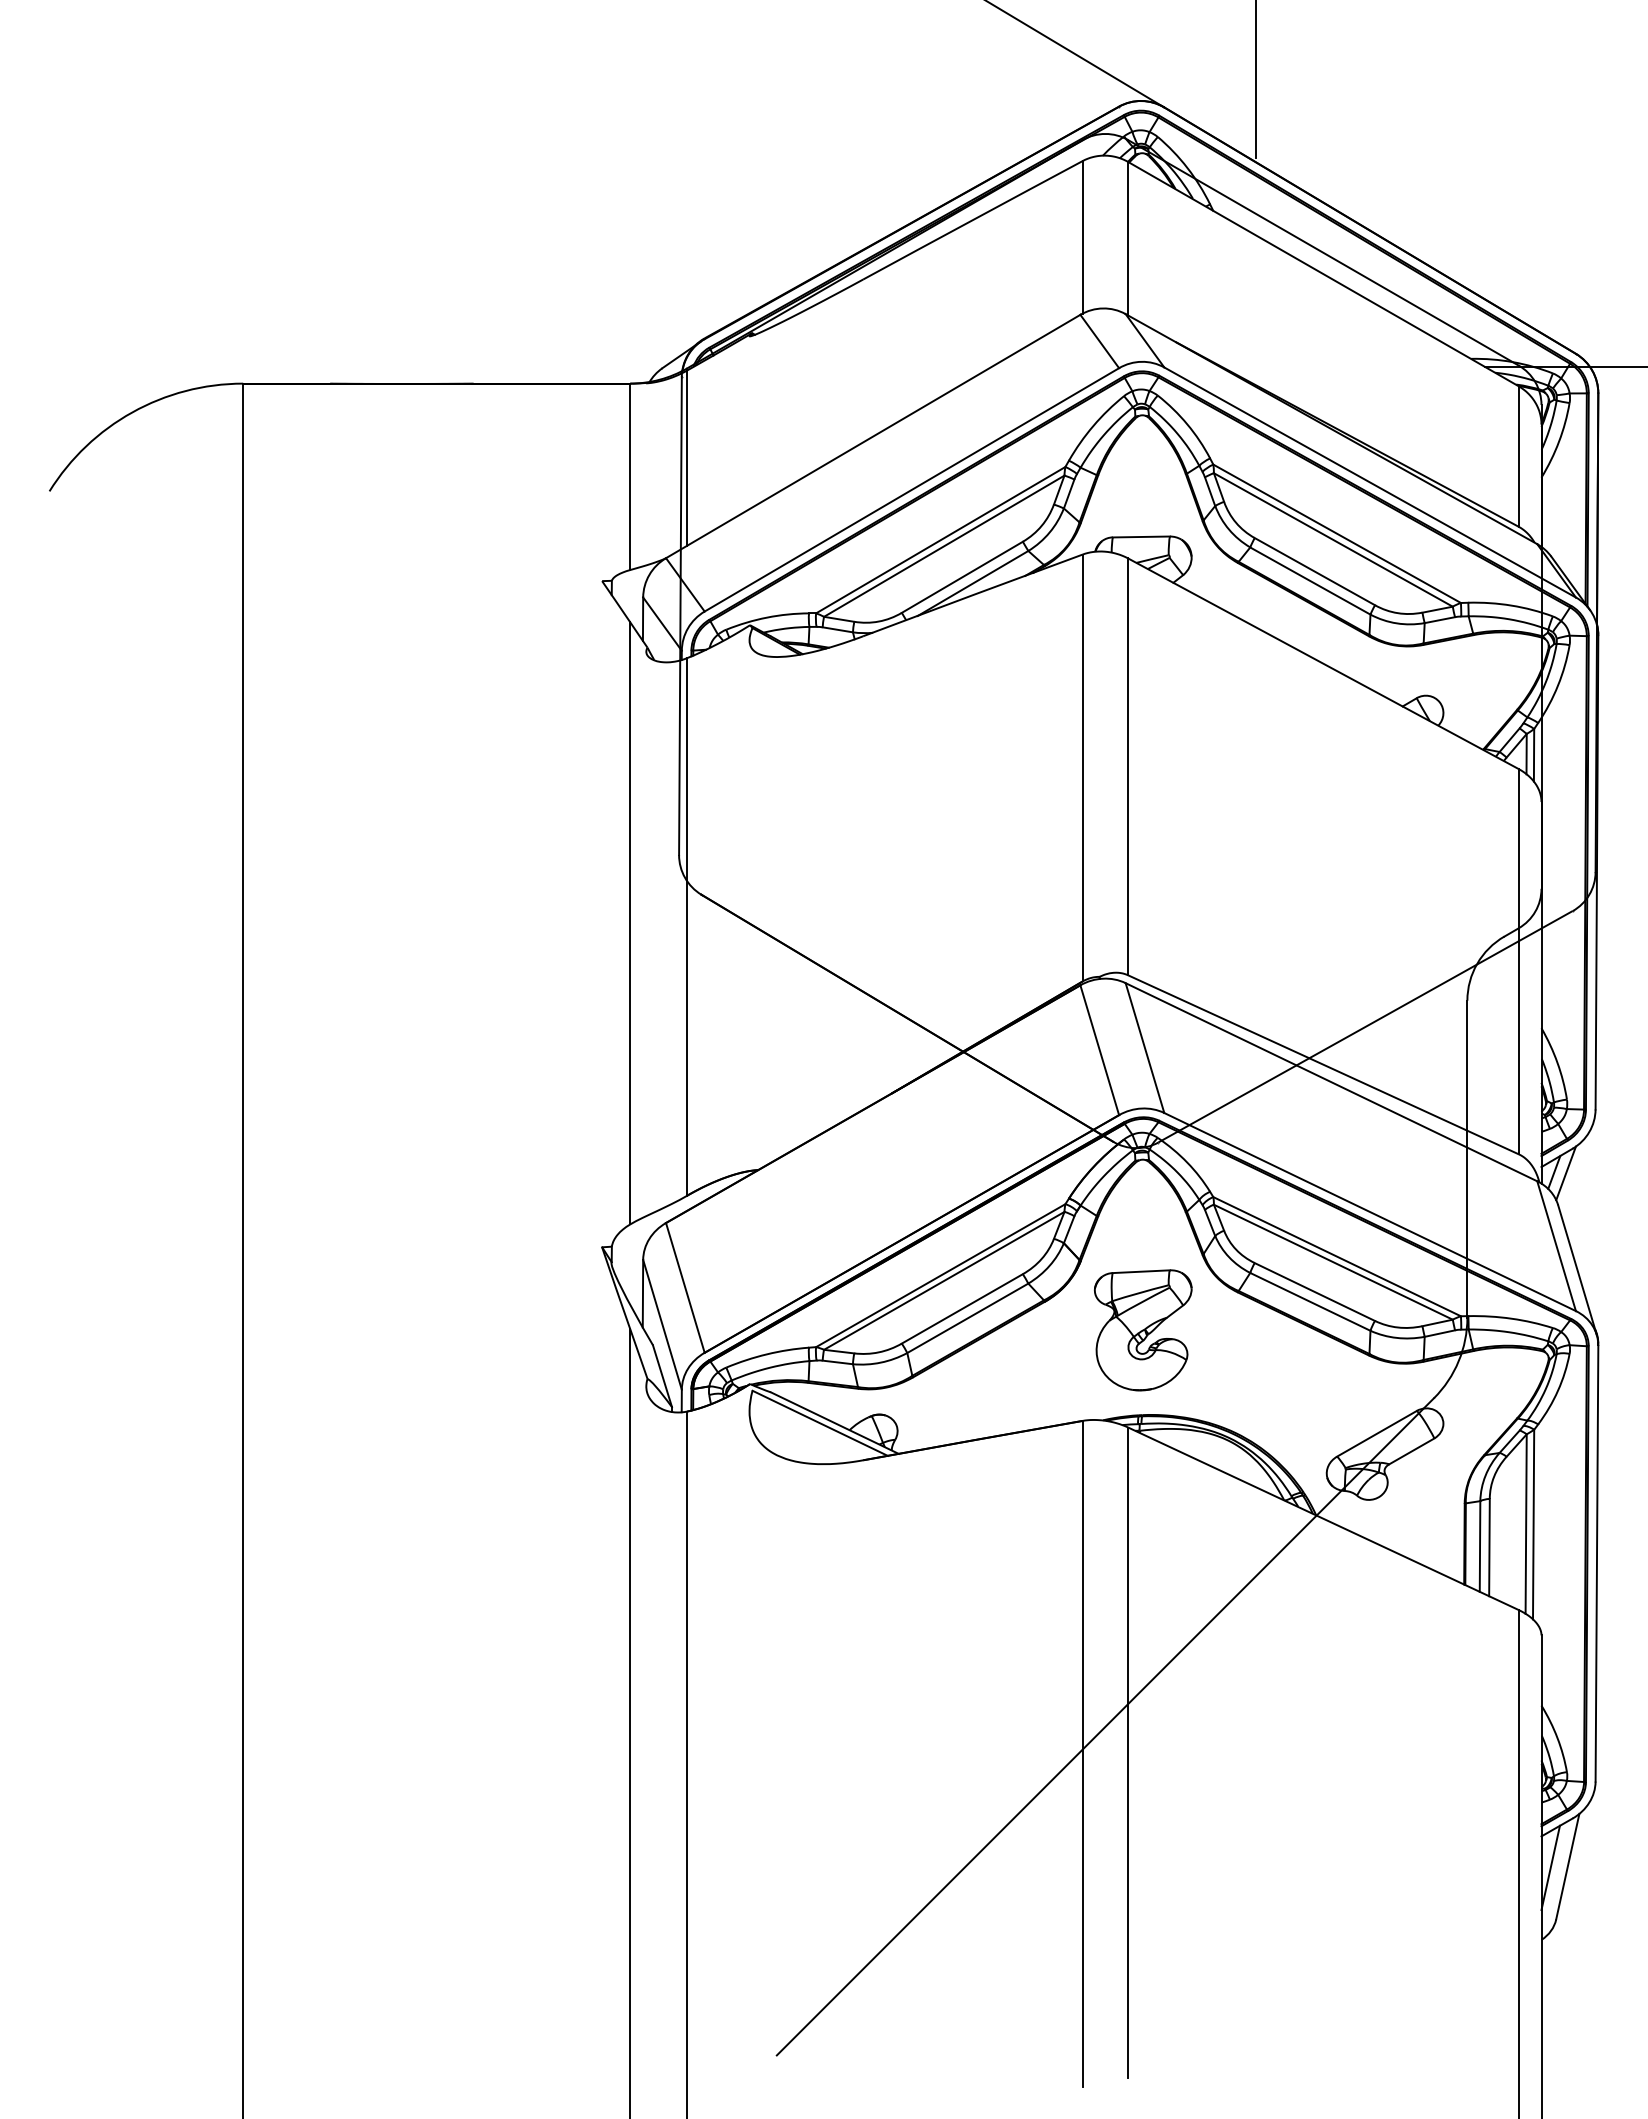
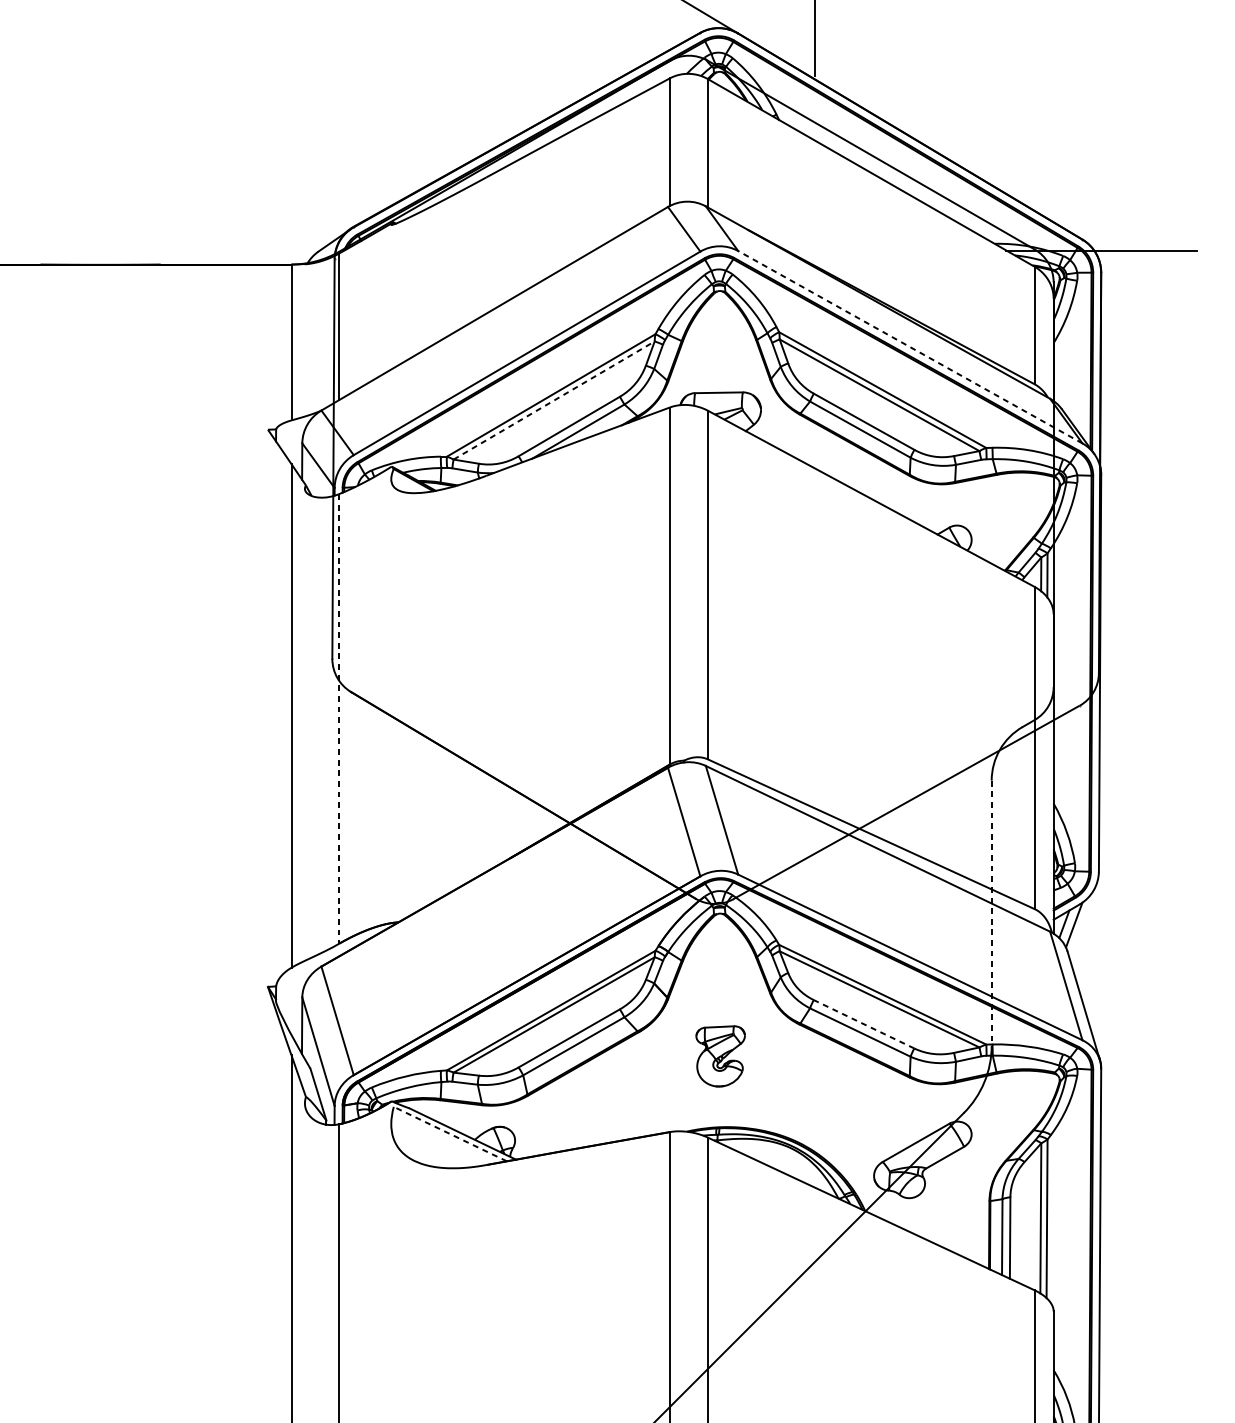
line: (1370, 482) -> (910, 347), solid -> dashed
line: (944, 545) -> (554, 399), solid -> dashed
line: (687, 926) -> (339, 718), solid -> dashed
line: (1467, 1159) -> (991, 913), solid -> dashed
line: (1314, 1292) -> (863, 1024), solid -> dashed
part: (1143, 1330) -> (720, 1056), size x0.6
line: (819, 1423) -> (449, 1134), solid -> dashed

